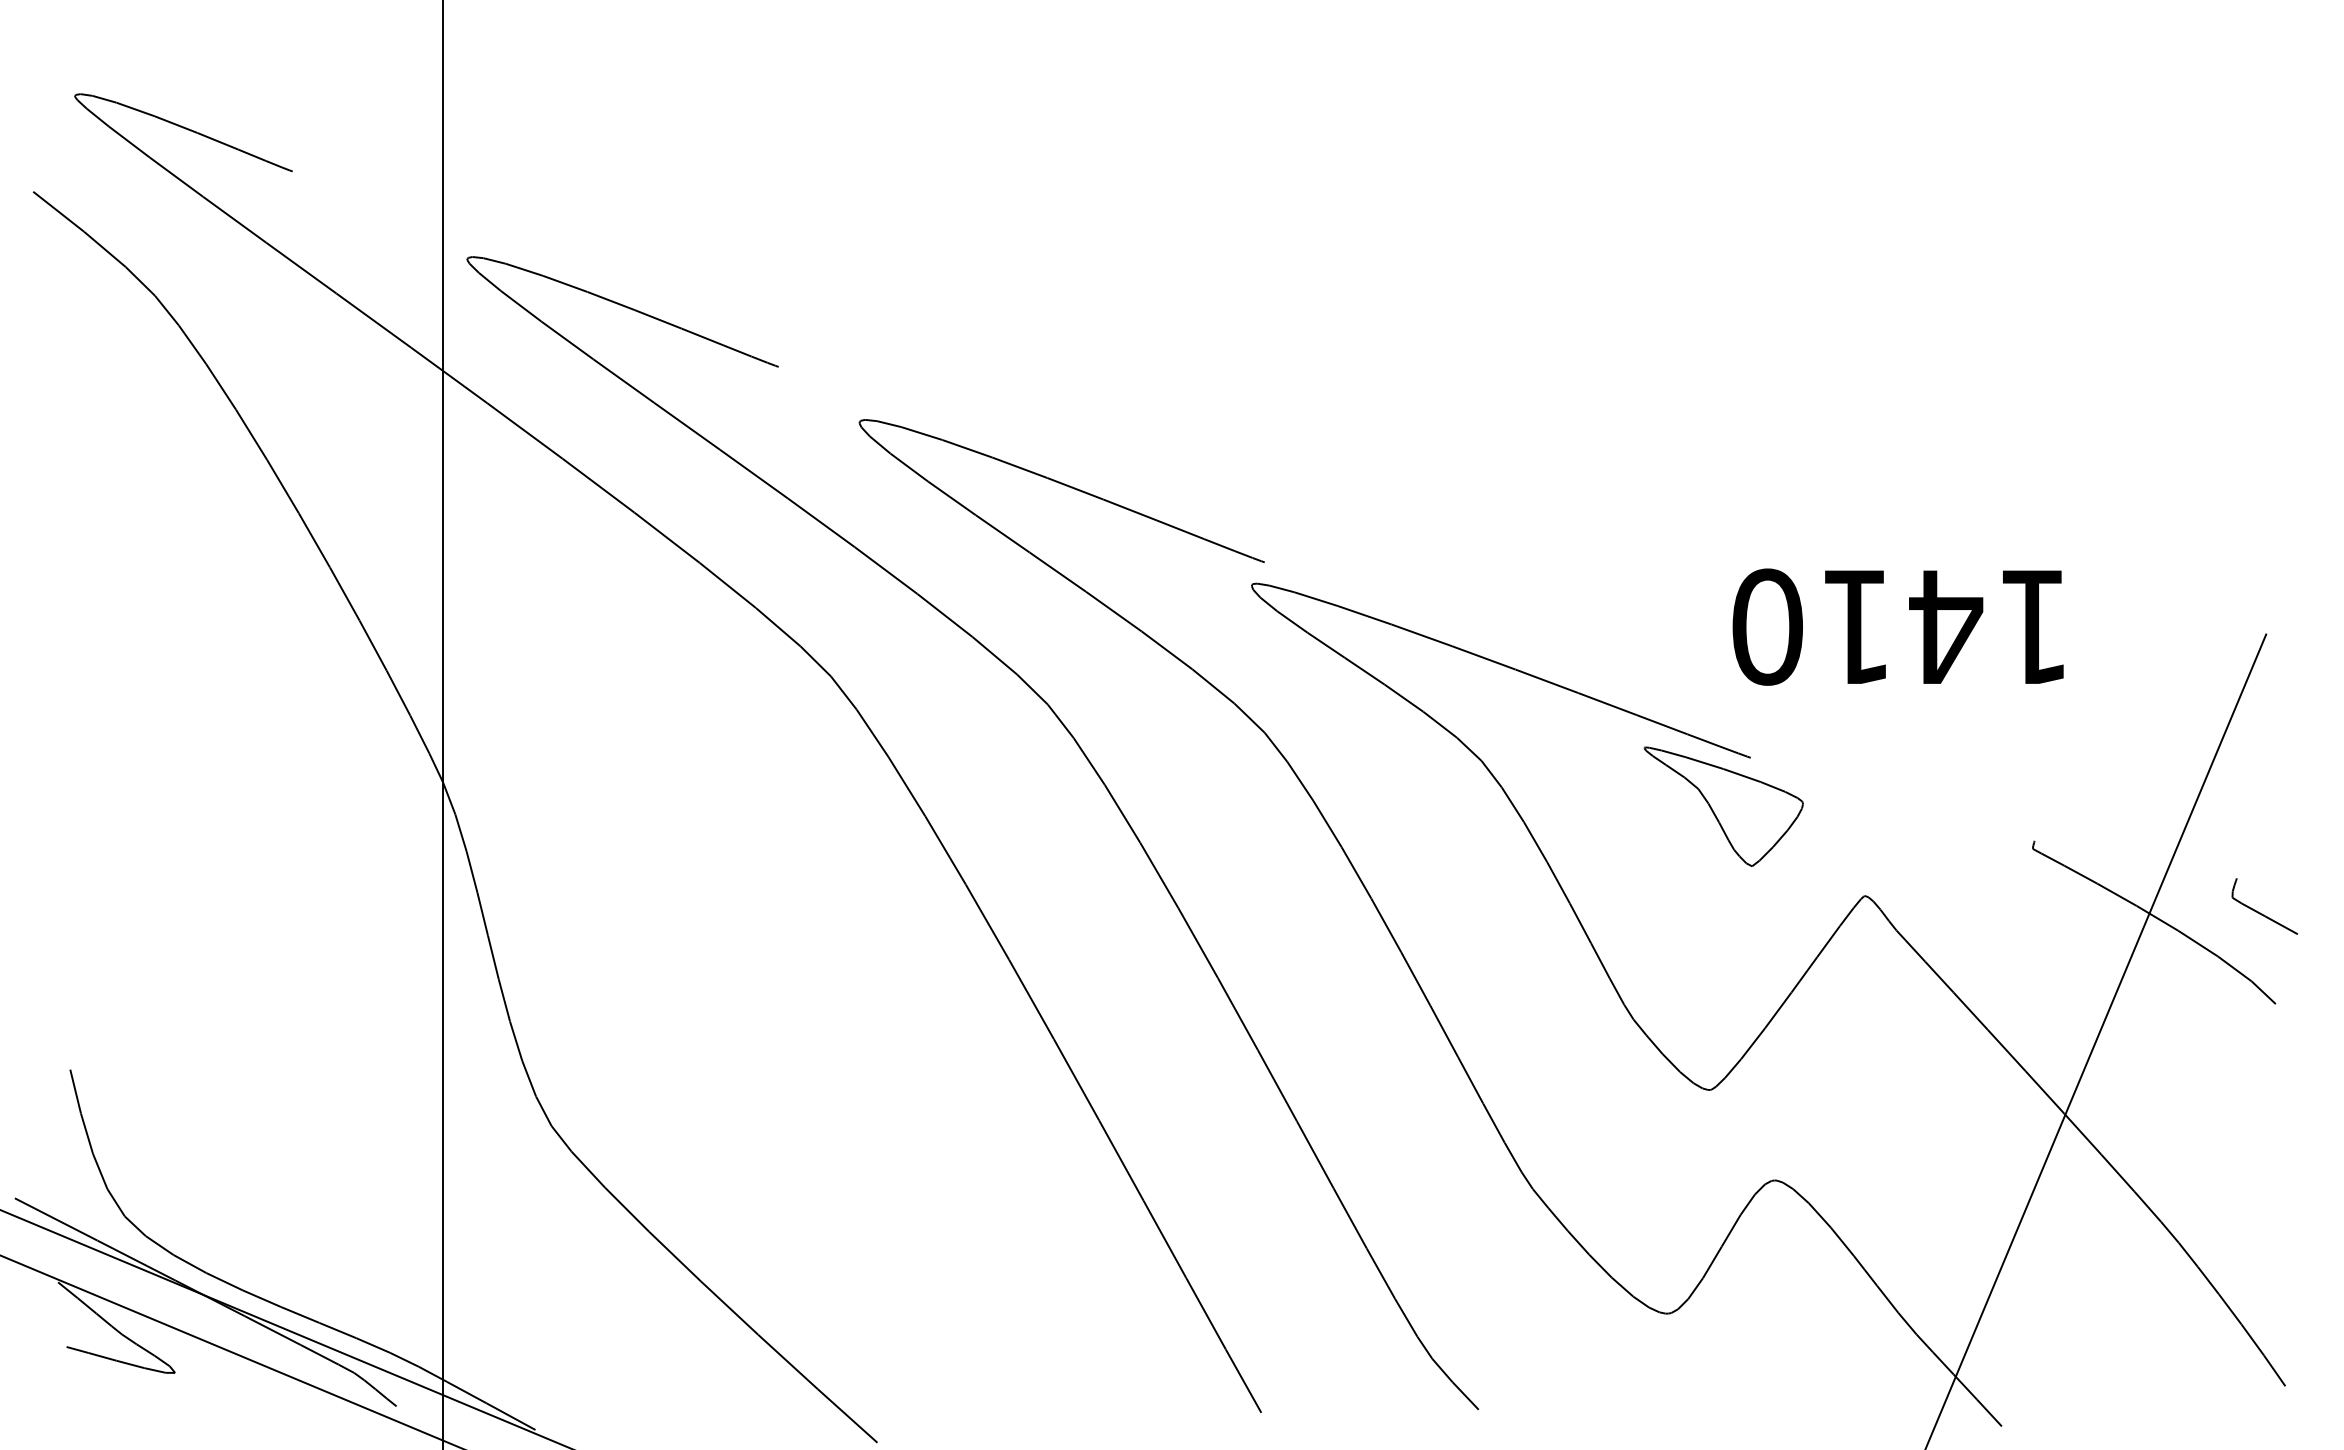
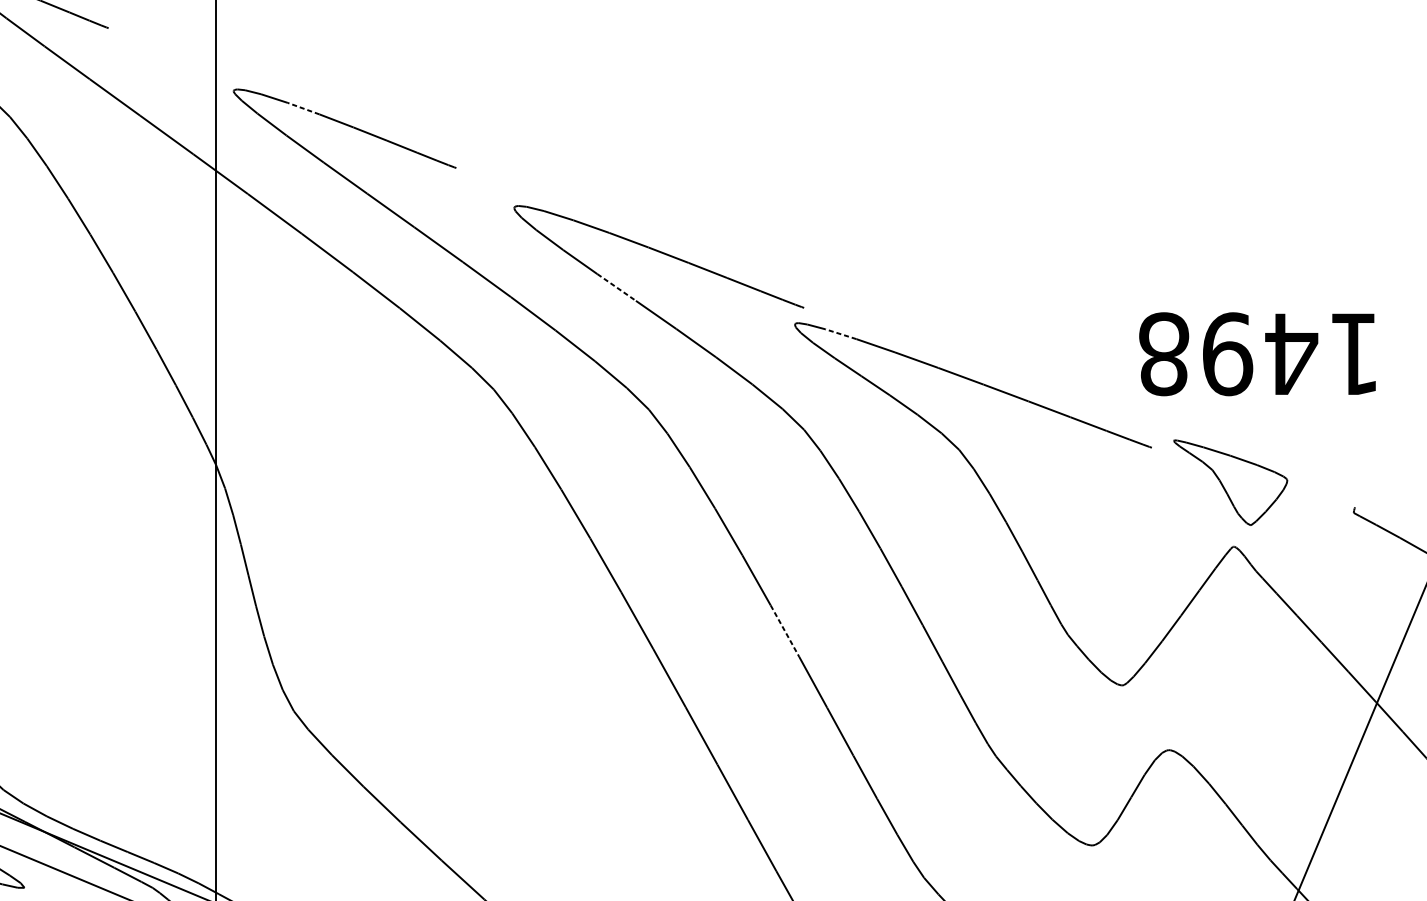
line: (565, 283) -> (303, 108), solid -> dashed
line: (1002, 533) -> (616, 287), solid -> dashed
line: (1316, 599) -> (841, 334), solid -> dashed
text: (1812, 626) -> (1196, 353), 1410 -> 1498
part: (1723, 806) -> (1230, 482), moved
line: (1238, 1014) -> (785, 631), solid -> dashed

